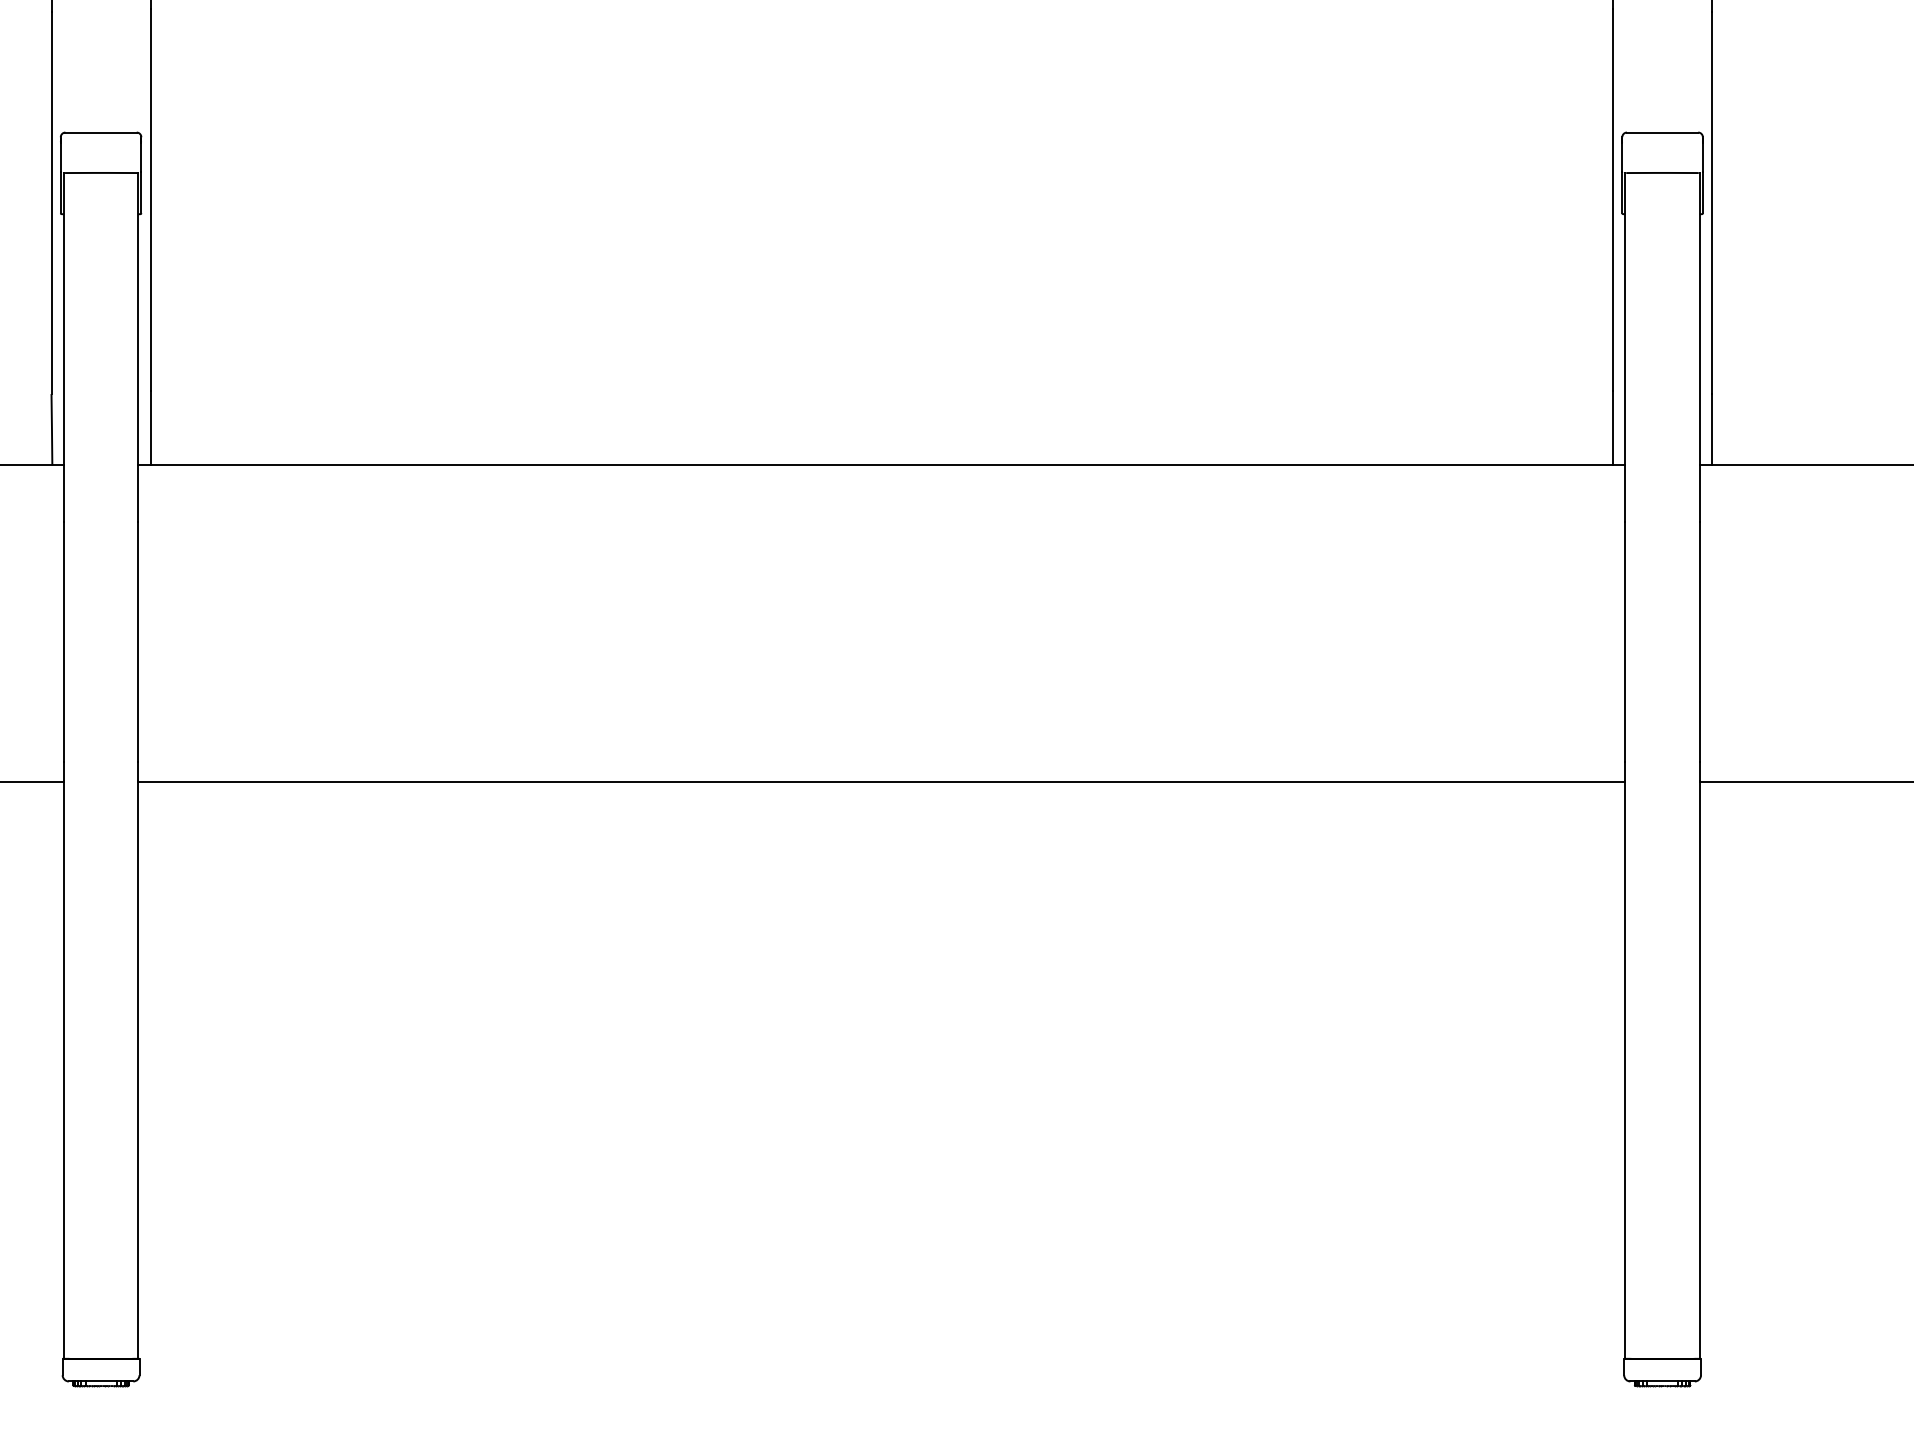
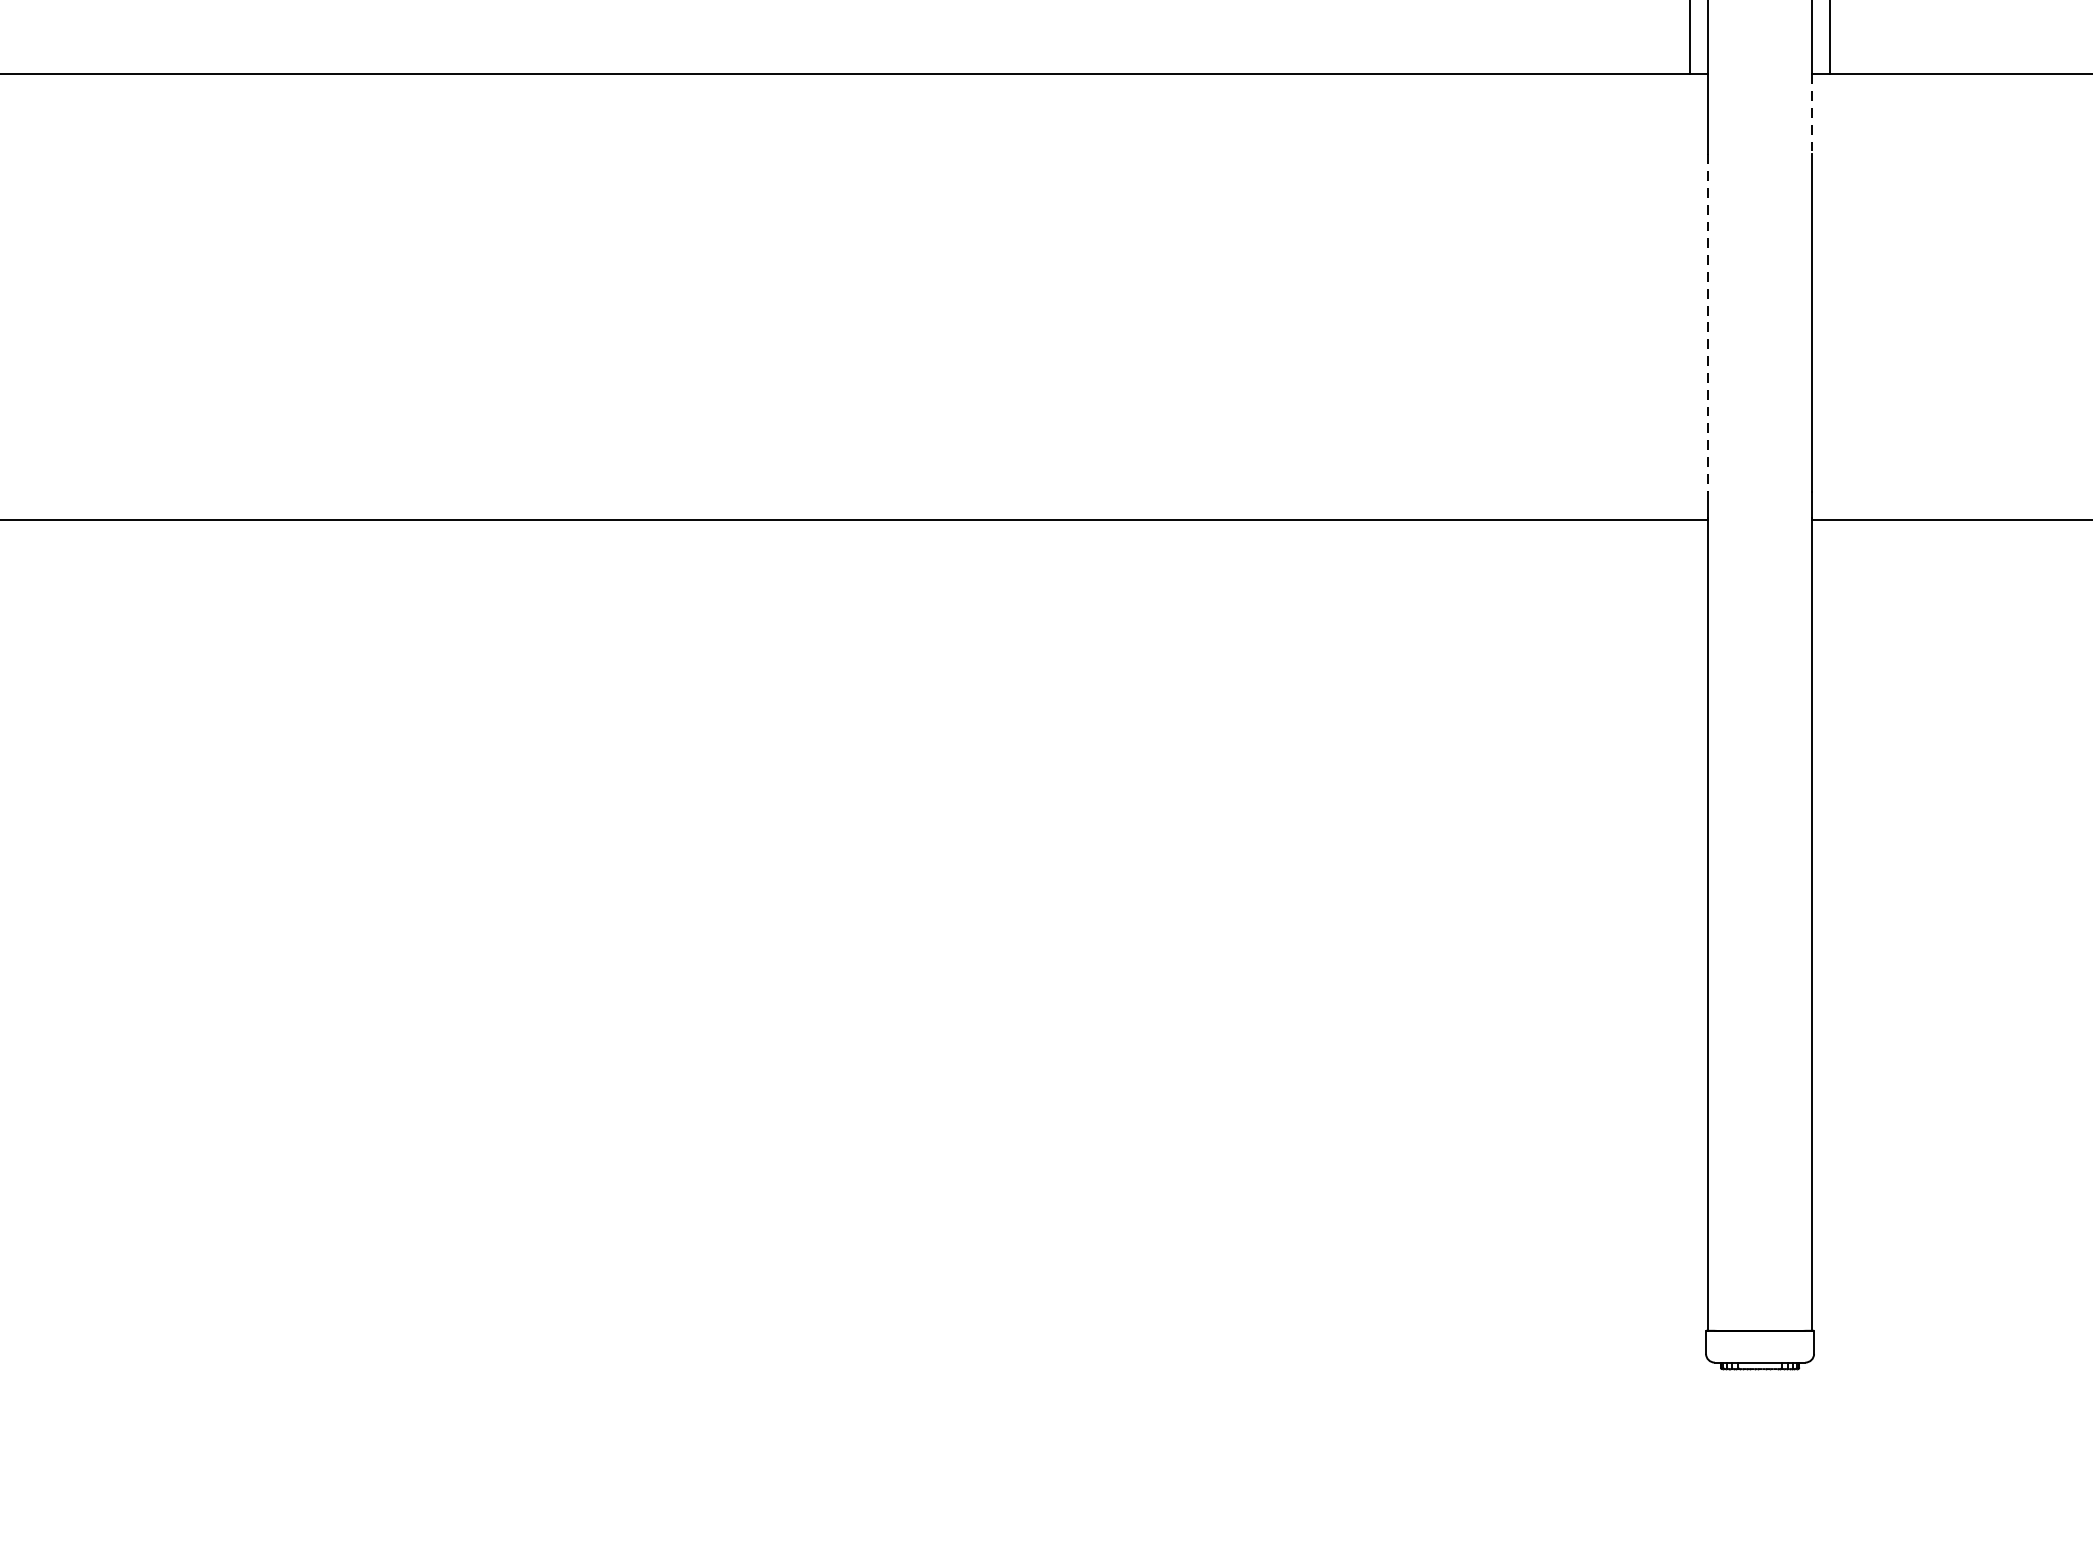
line: (1699, 494) -> (1811, 115), solid -> dashed
line: (1625, 642) -> (1707, 323), solid -> dashed

